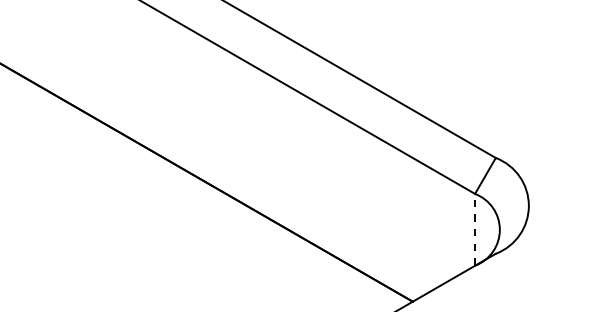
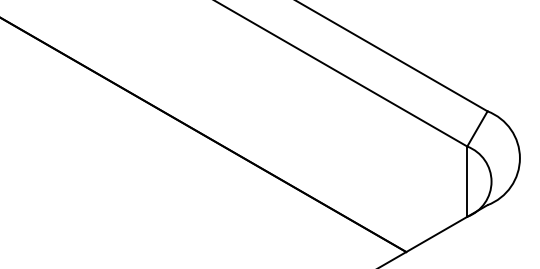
line: (475, 229) -> (467, 181), dashed -> solid

